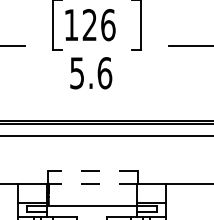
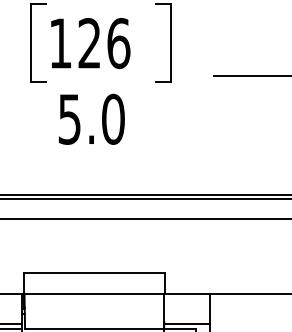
text: (104, 73) -> (112, 119), 5.6 -> 5.0
line: (92, 170) -> (93, 272), dashed -> solid
line: (92, 183) -> (93, 293), dashed -> solid

